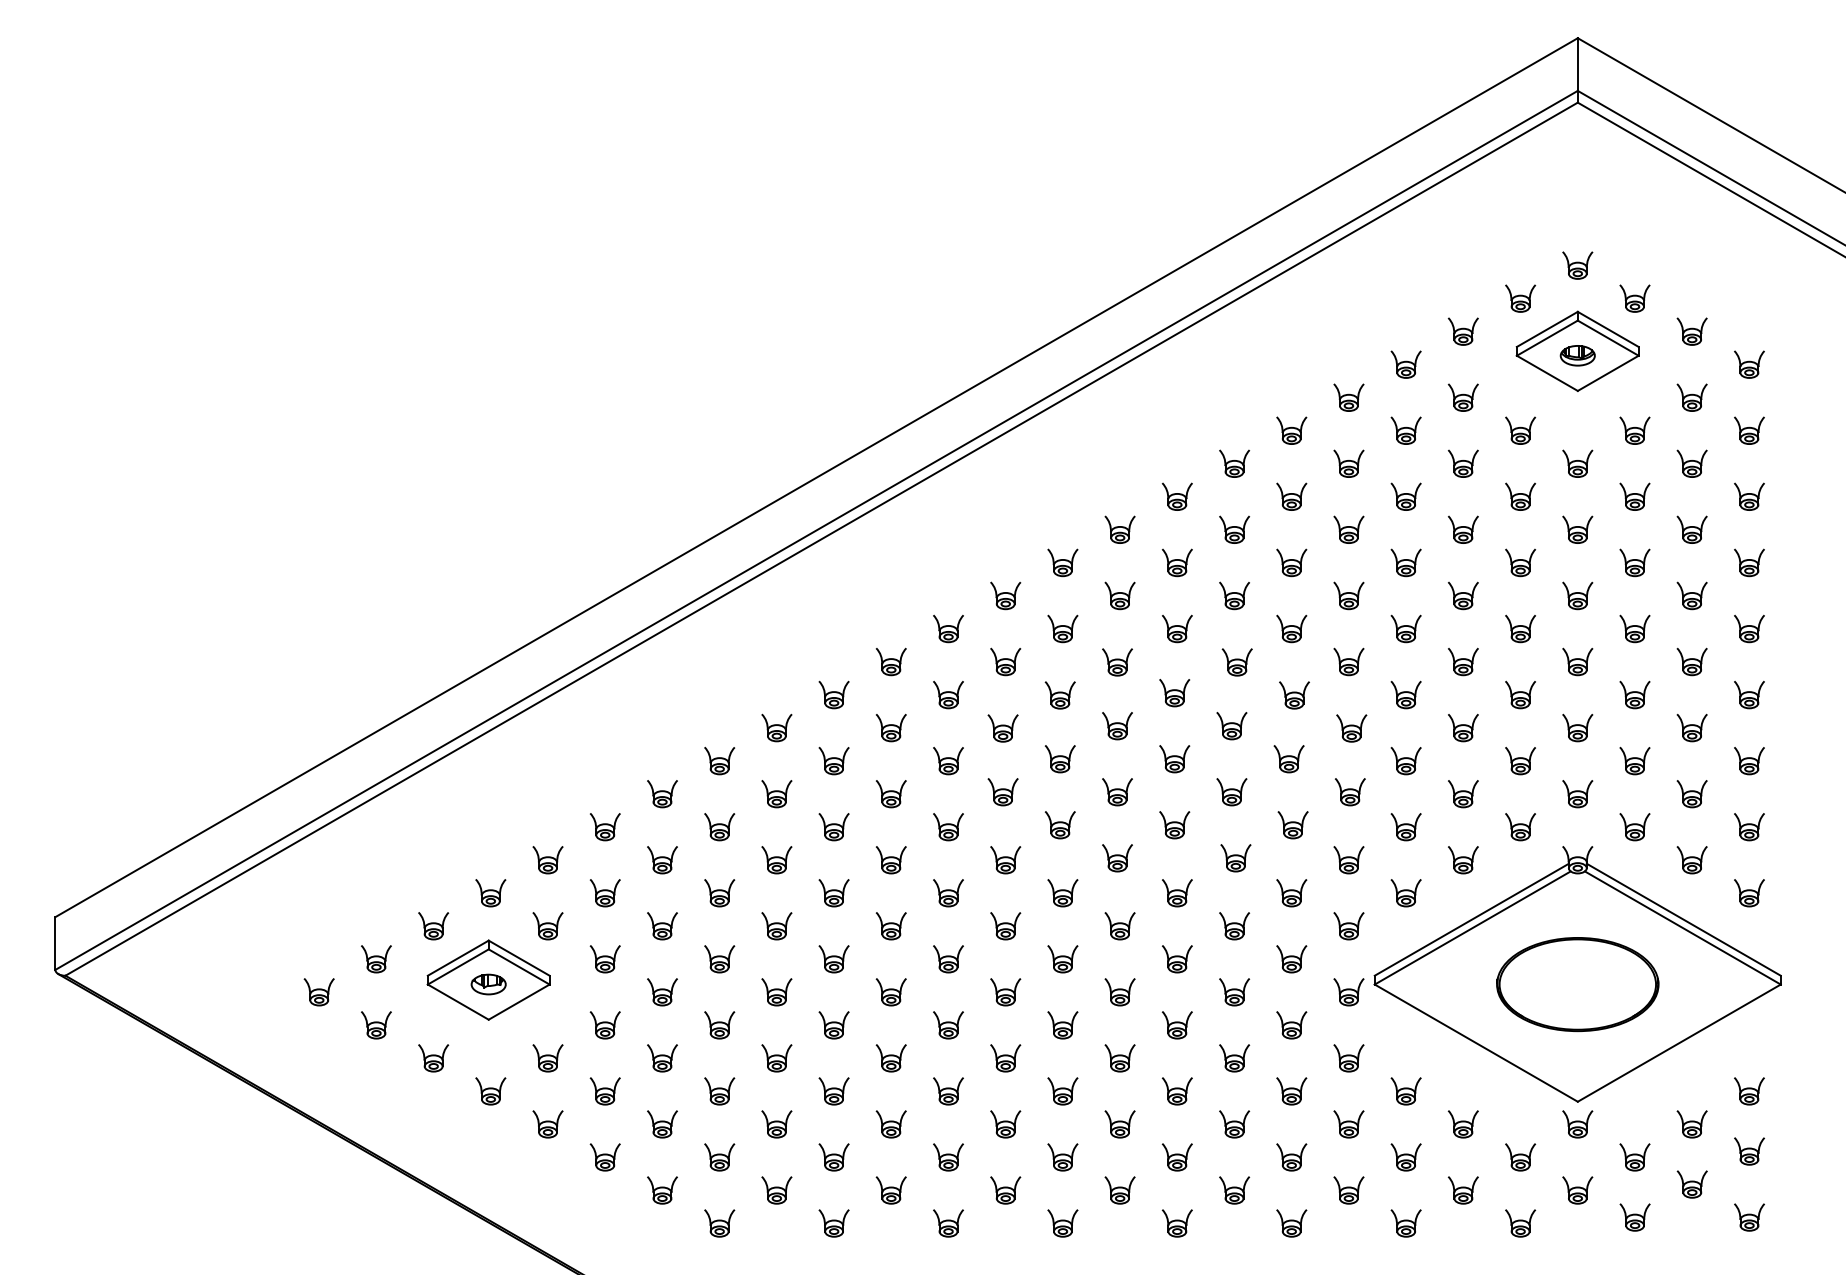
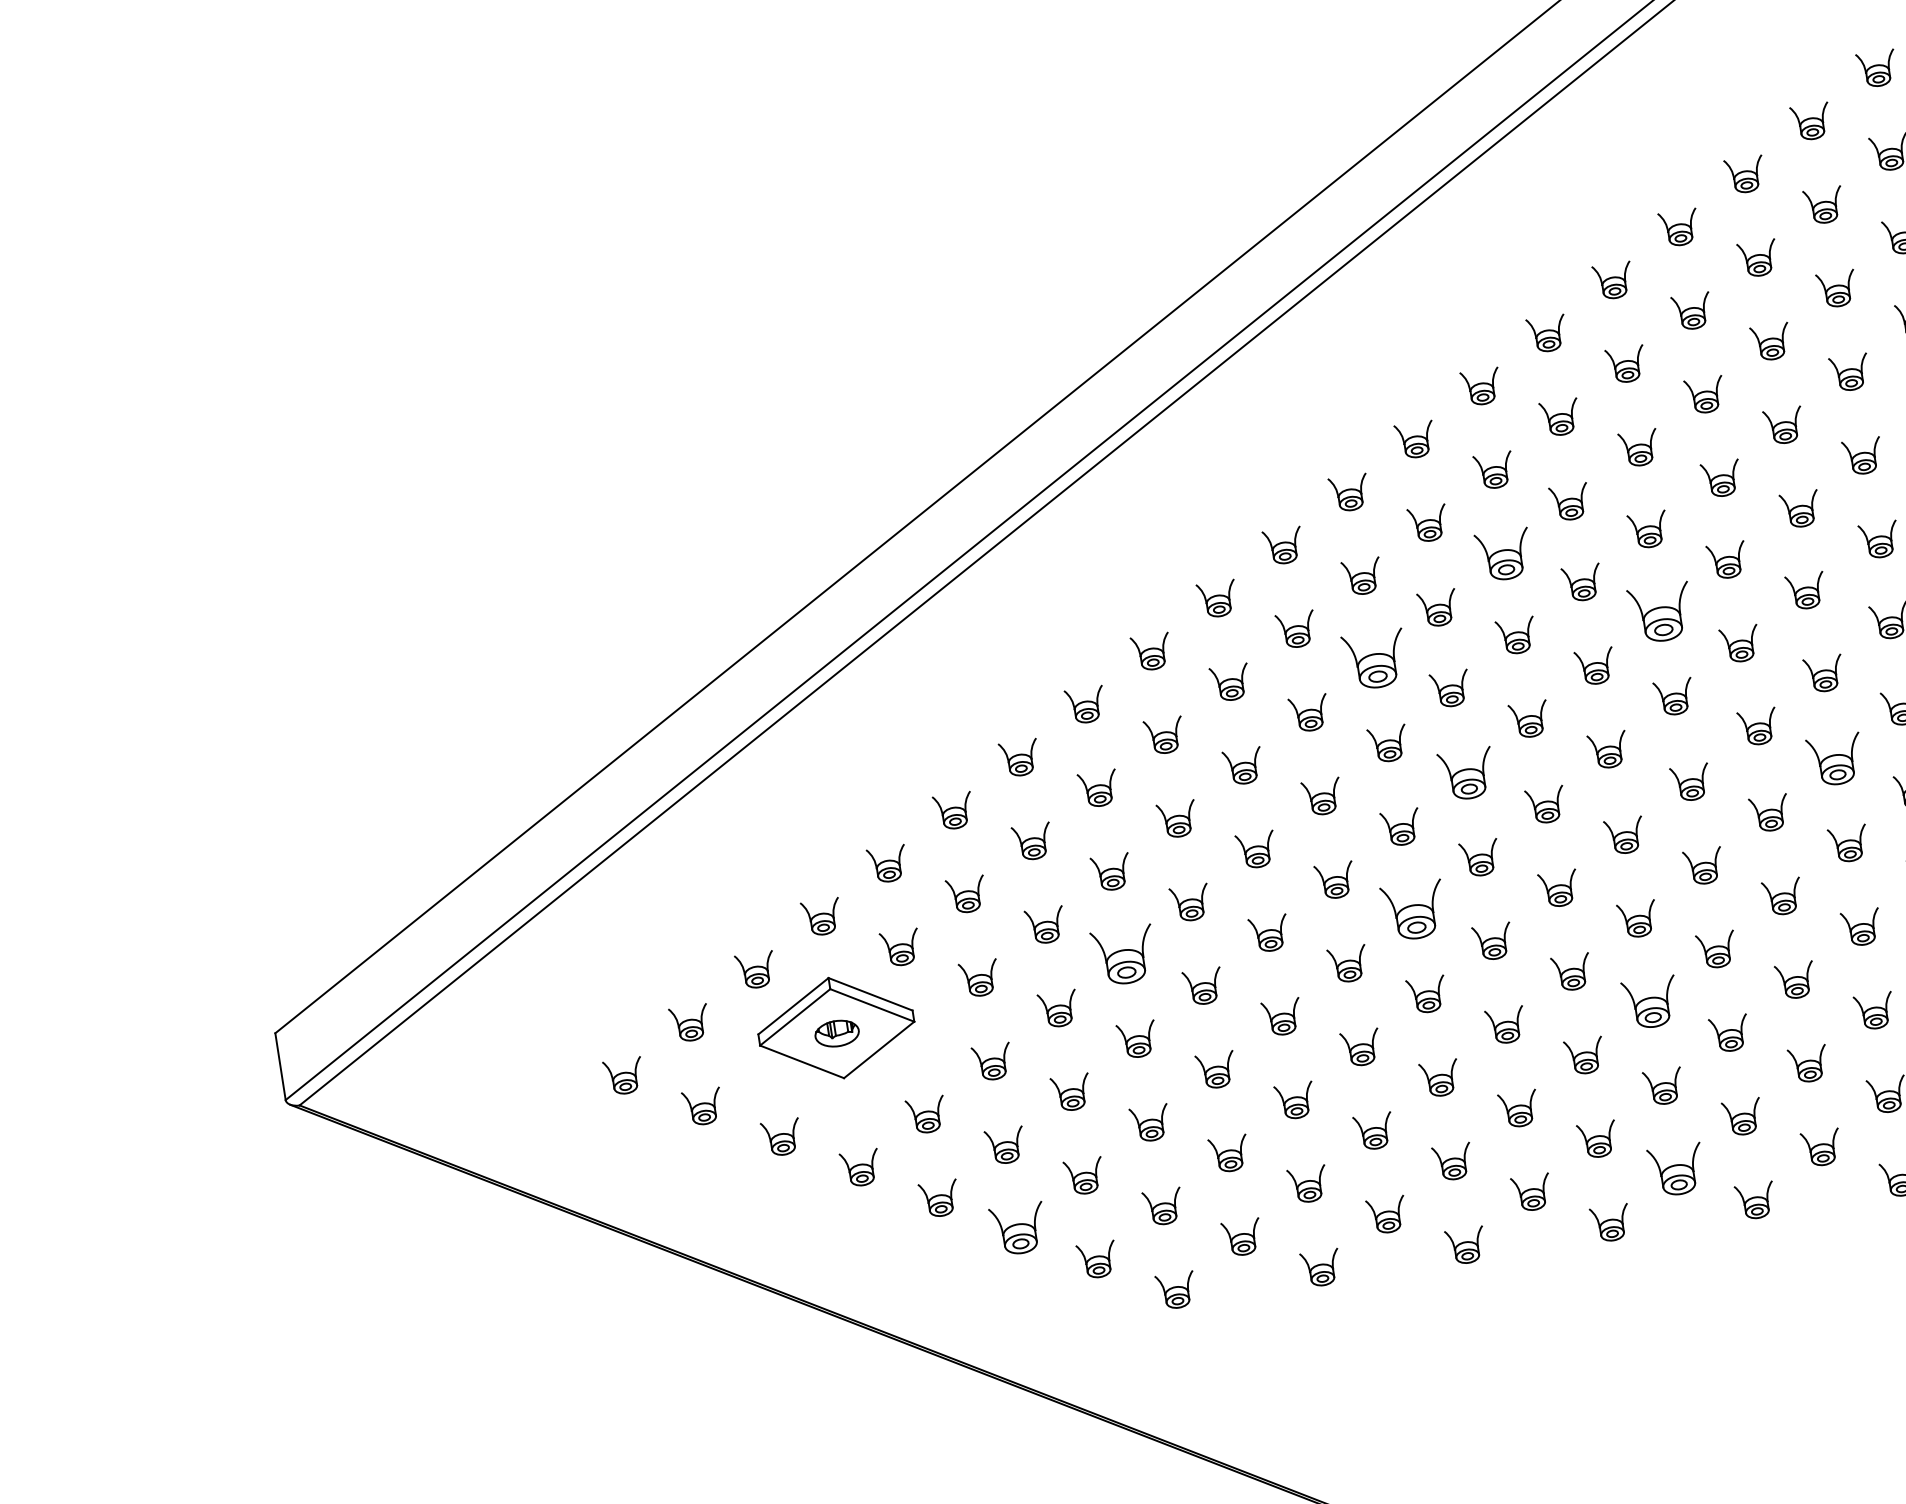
part: (1059, 695) -> (1503, 555), size x1.4
part: (1174, 759) -> (1661, 614), size x1.6
part: (948, 761) -> (1375, 661), size x1.6
part: (1005, 860) -> (1467, 775), size x1.4
part: (1291, 893) -> (1835, 761), size x1.4
part: (719, 959) -> (1124, 956), size x1.6
part: (948, 959) -> (1414, 911), size x1.6
part: (1119, 1058) -> (1650, 1003), size x1.4
part: (604, 1157) -> (1017, 1229), size x1.4
part: (1119, 1190) -> (1676, 1170), size x1.4

